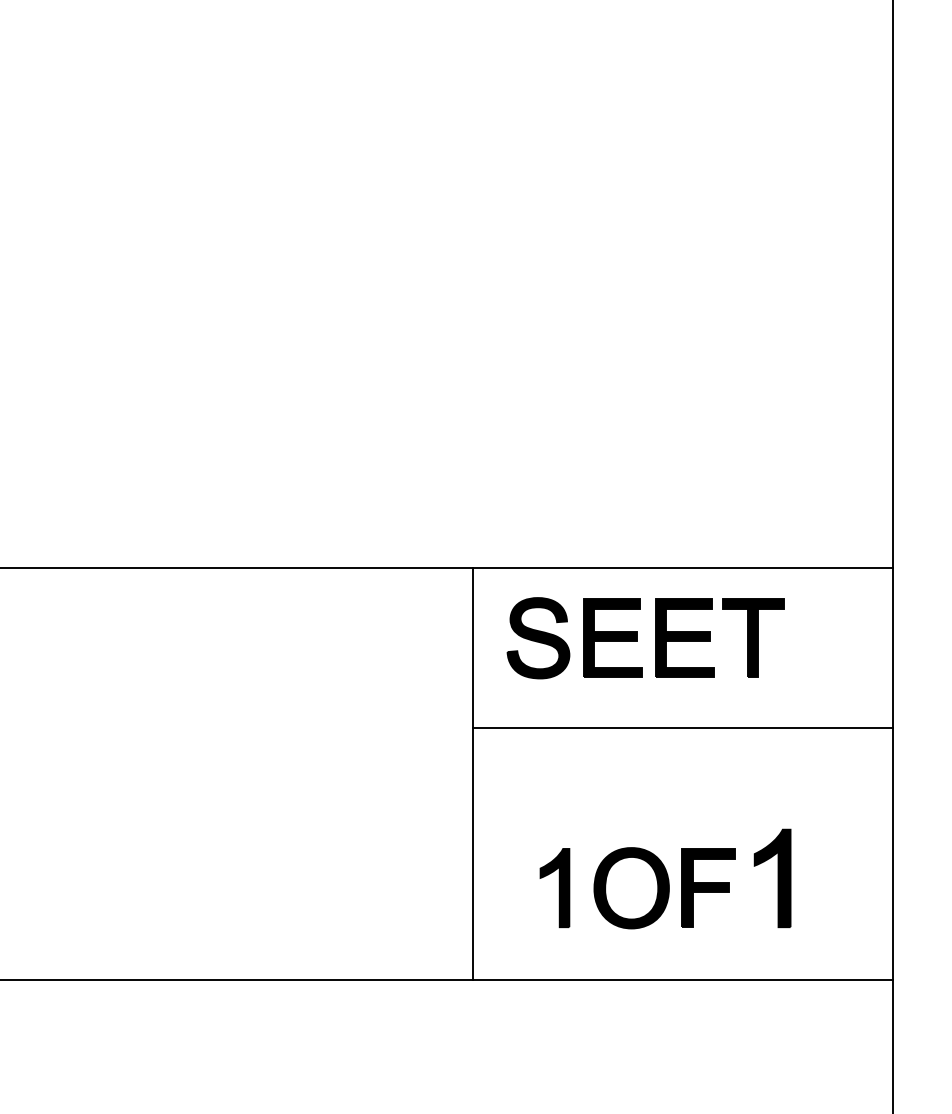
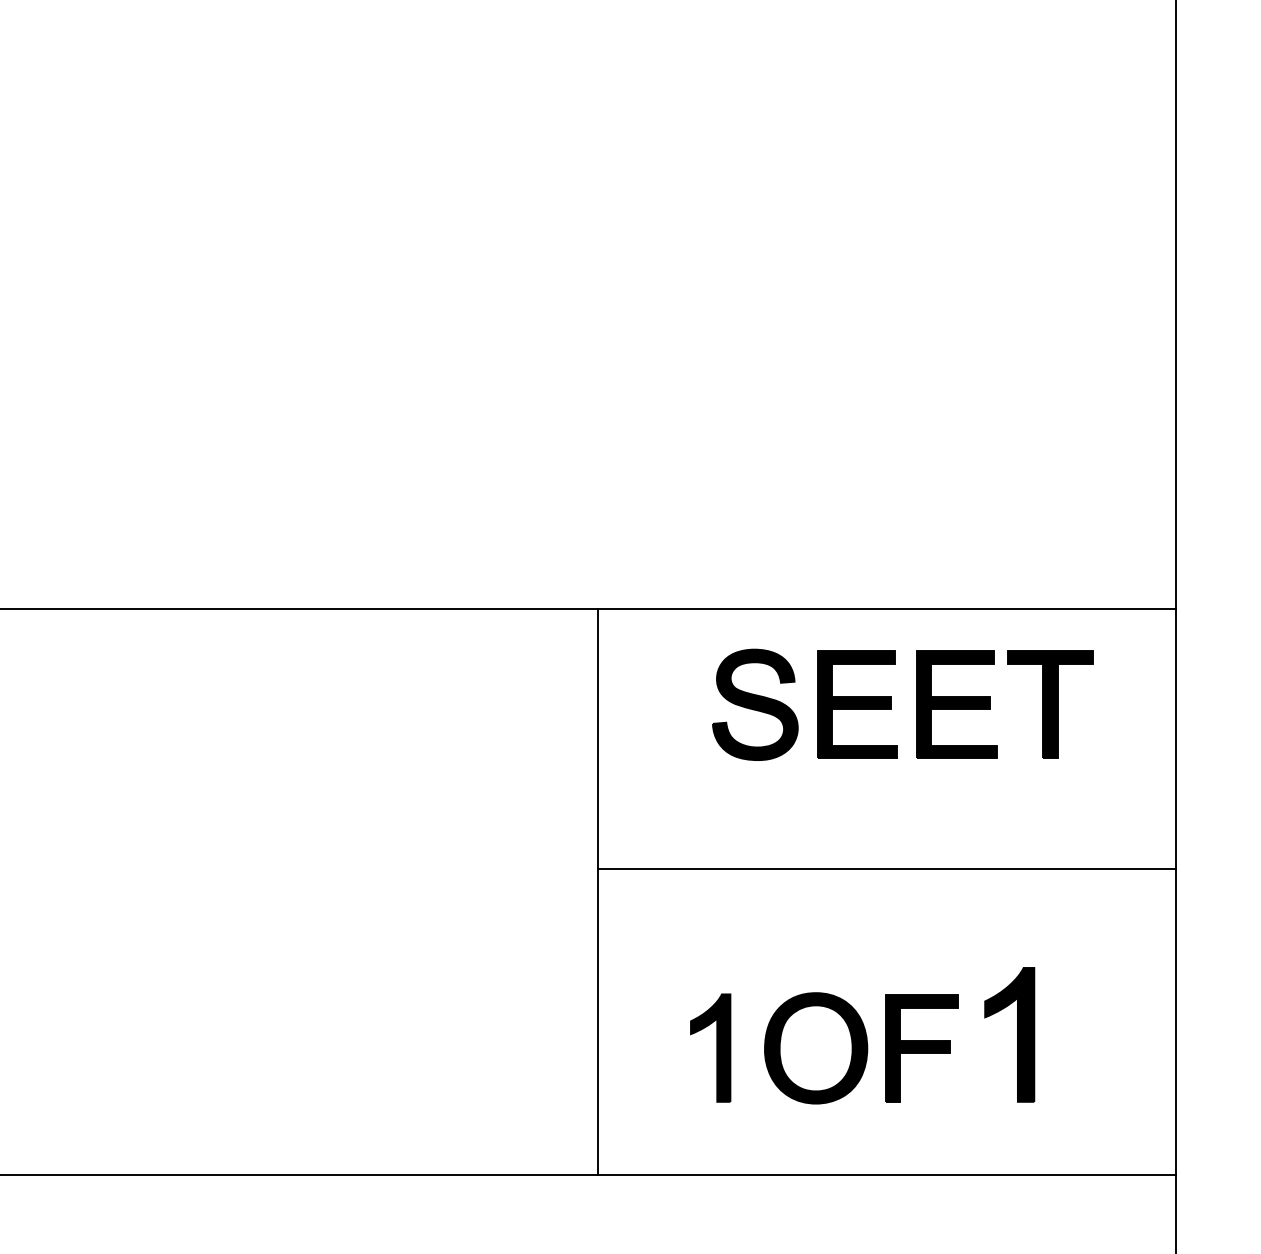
part: (637, 638) -> (891, 705), moved
line: (683, 728) -> (887, 868), moved

